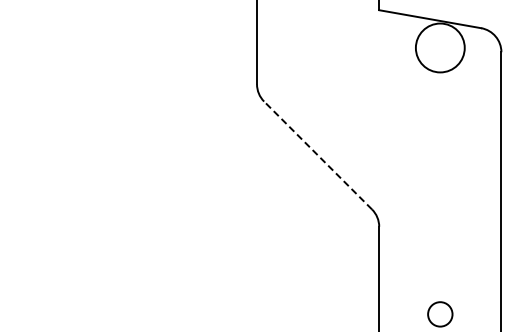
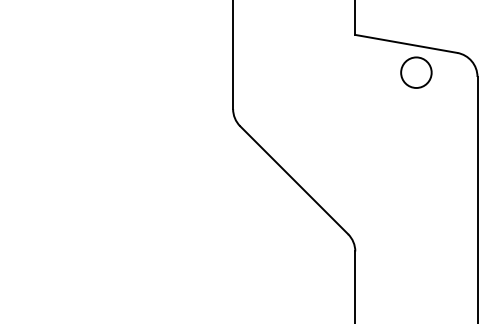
circle: (440, 47) -> (416, 72), size x0.62
line: (317, 155) -> (293, 180), dashed -> solid

